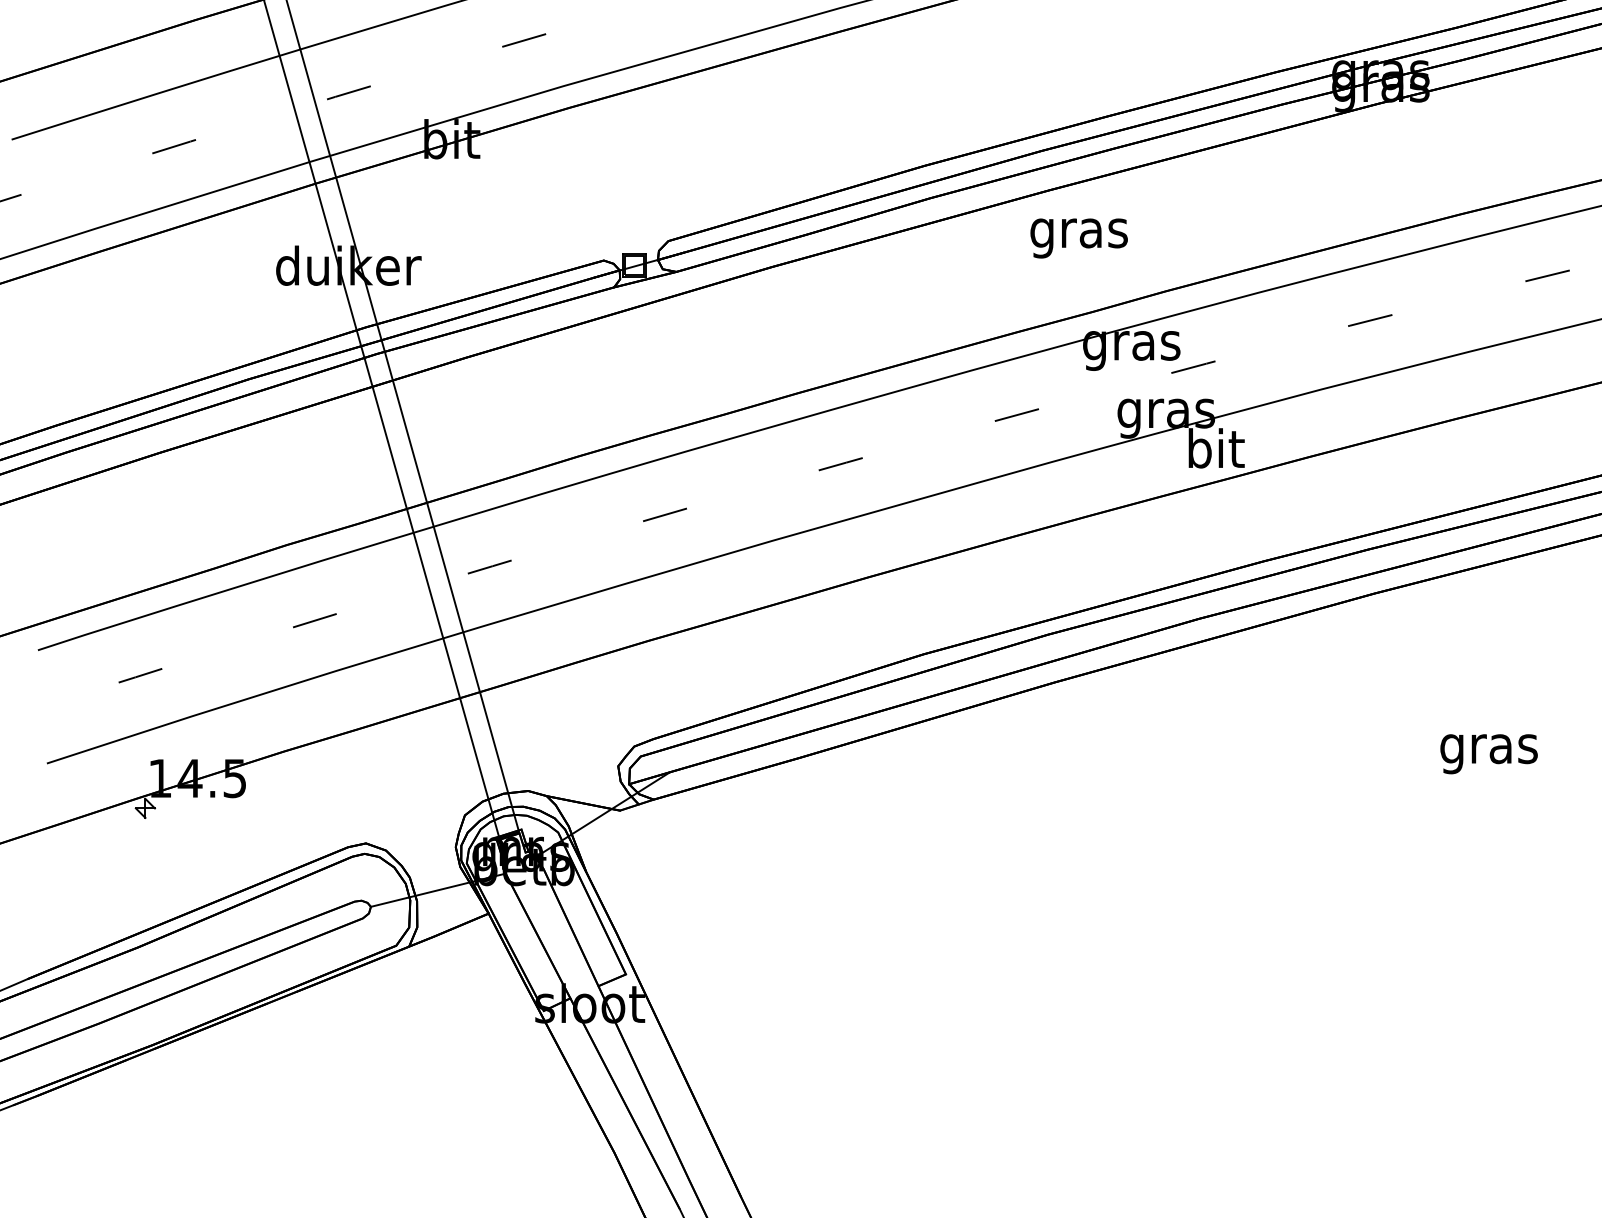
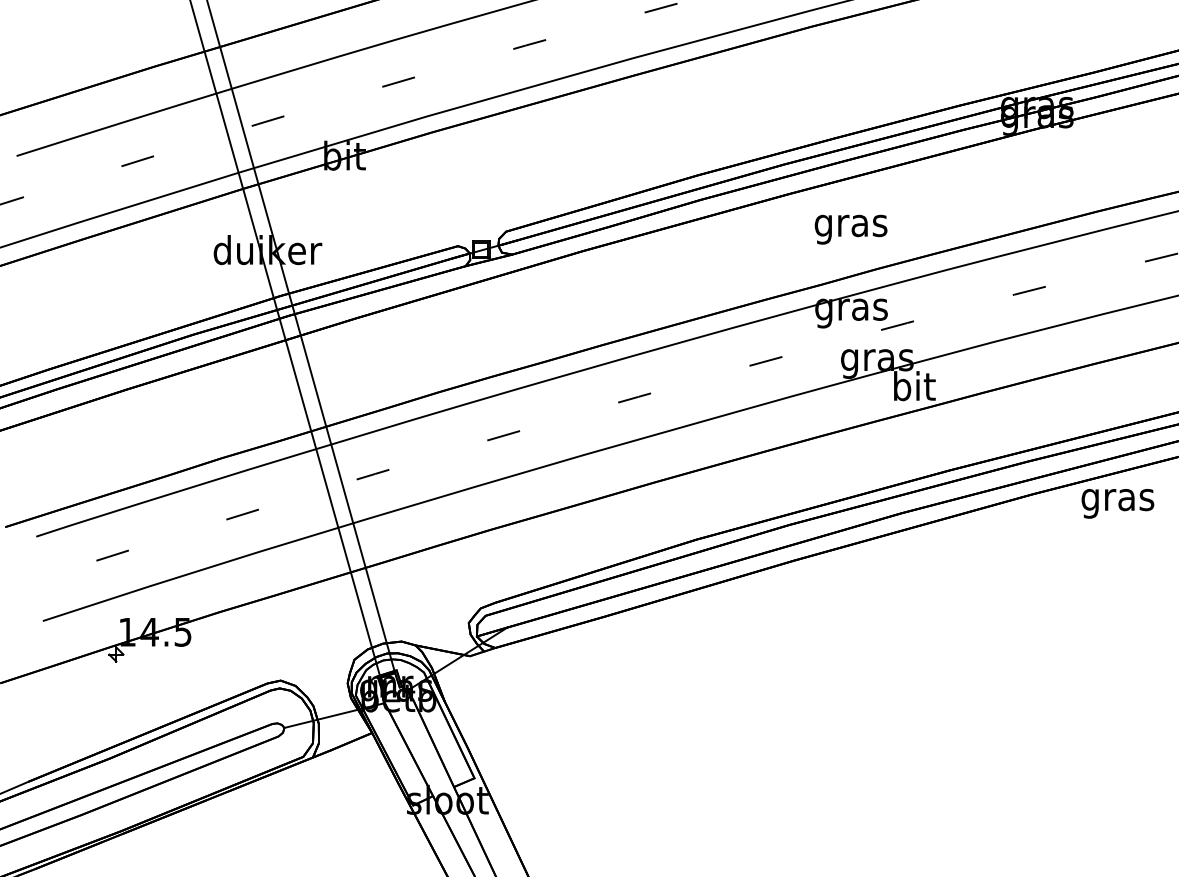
text: (1078, 238) -> (850, 229), moved
text: (1488, 754) -> (1117, 504), moved

